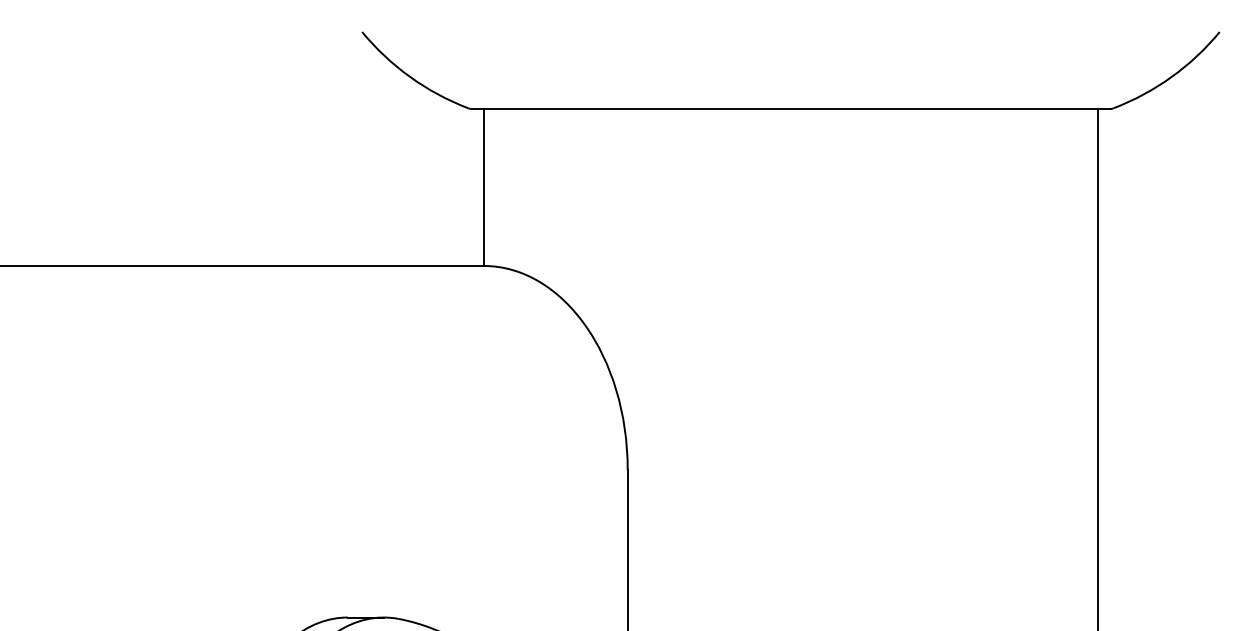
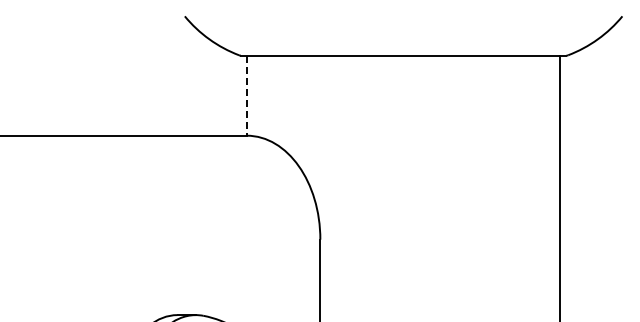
line: (482, 189) -> (246, 96), solid -> dashed

